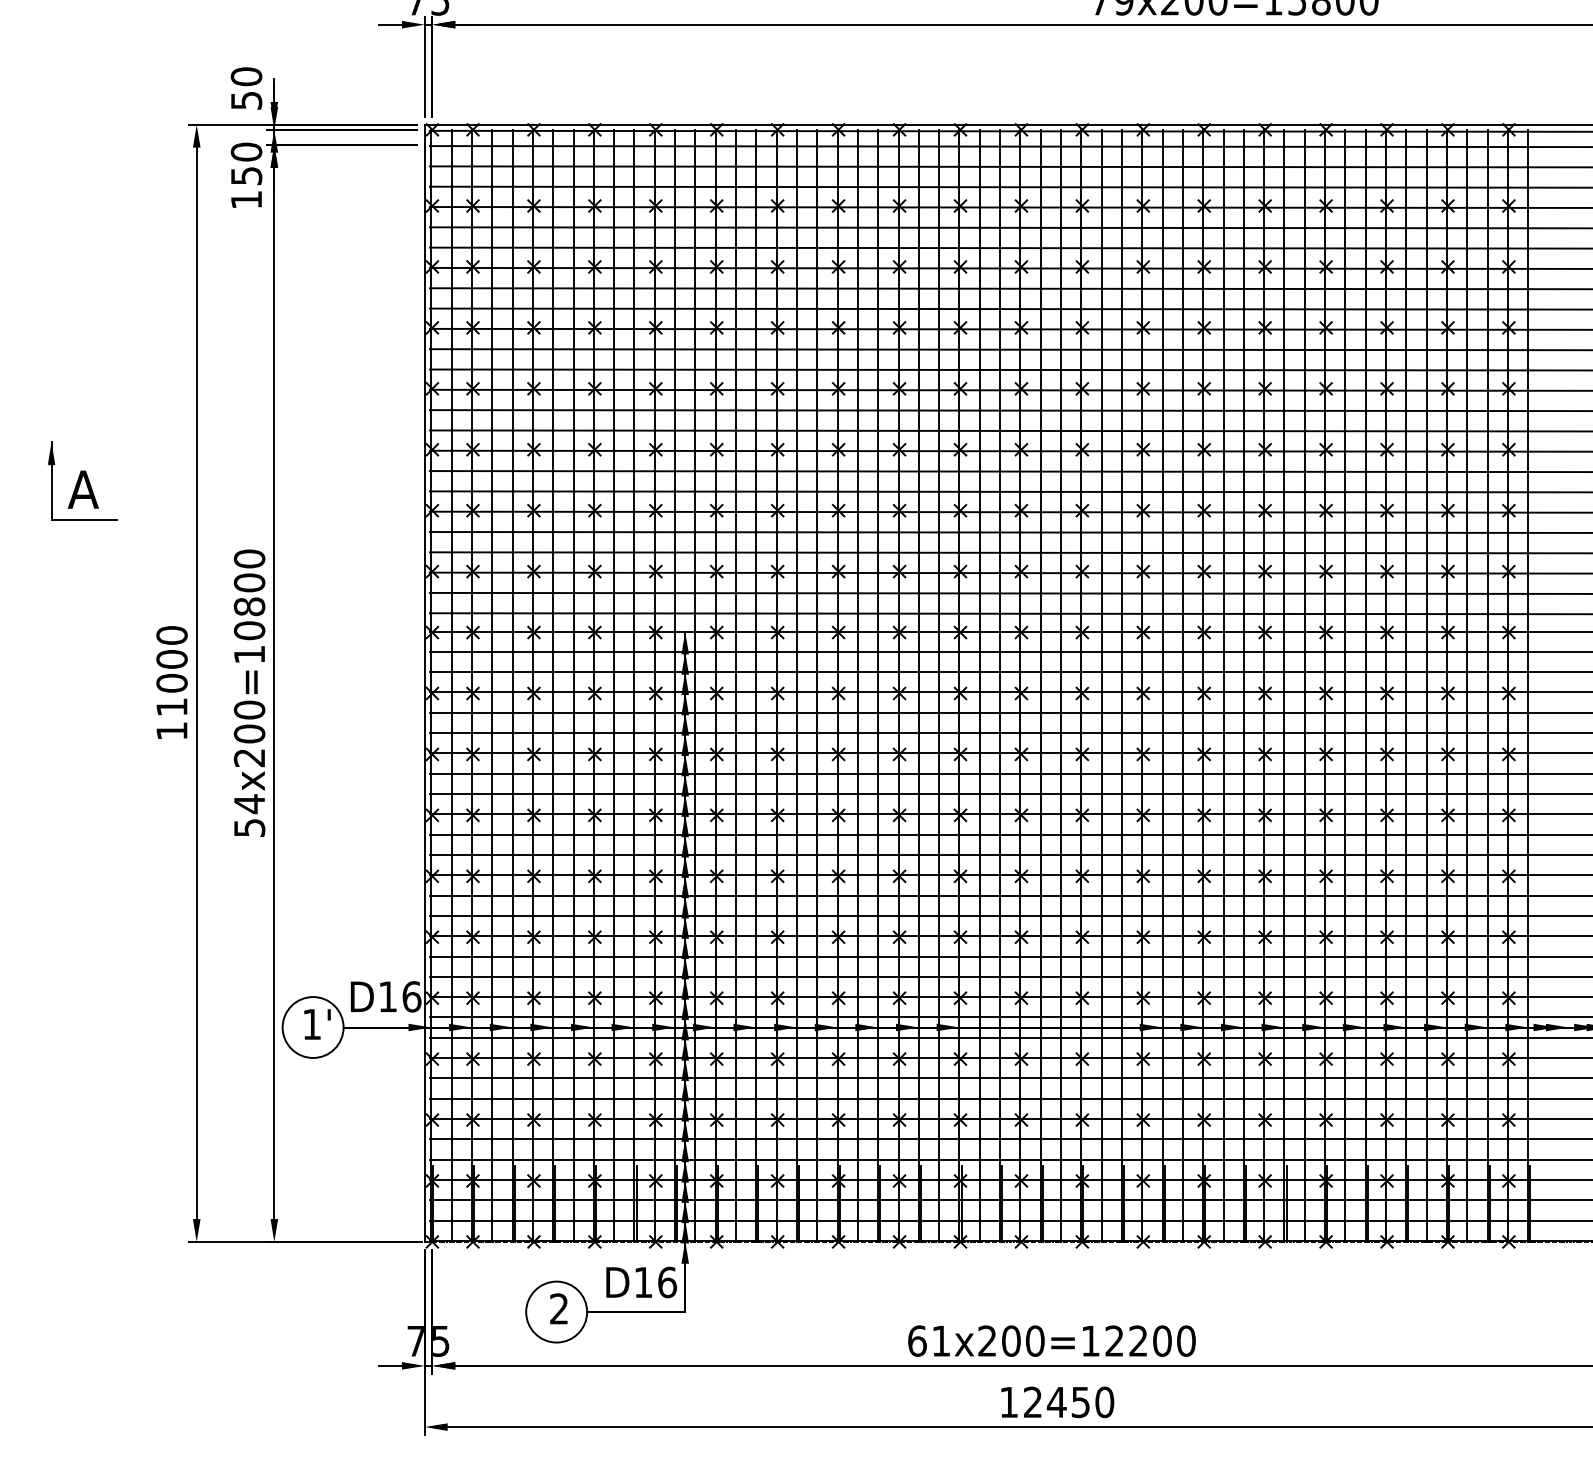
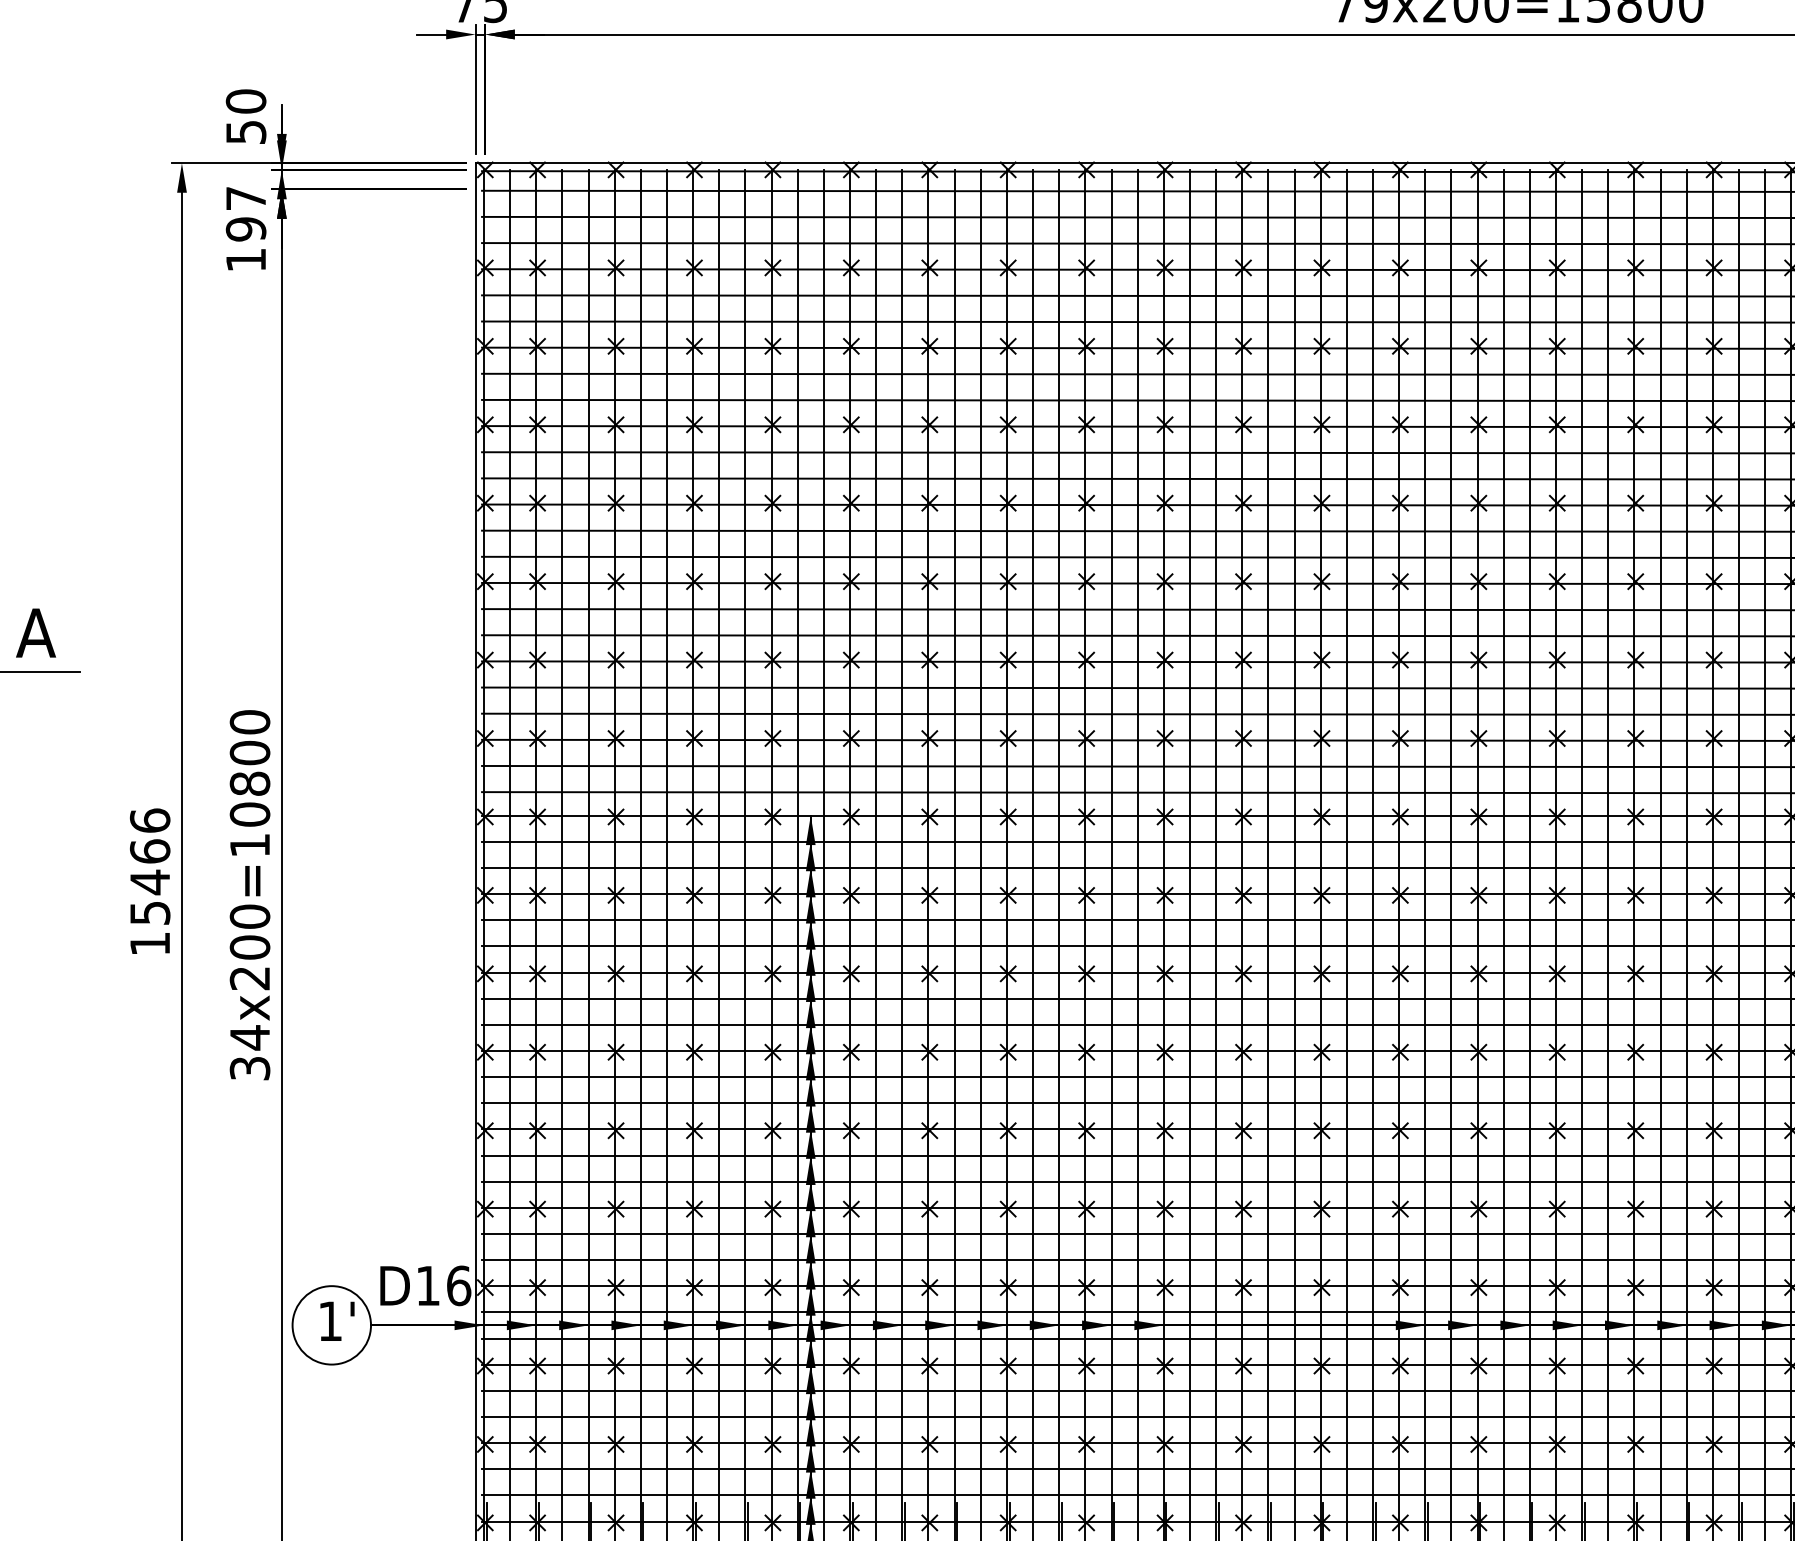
text: (246, 163) -> (246, 213), 150 -> 197
text: (171, 671) -> (149, 867), 11000 -> 15466
text: (248, 827) -> (248, 1067), 54x200=10800 -> 34x200=10800

